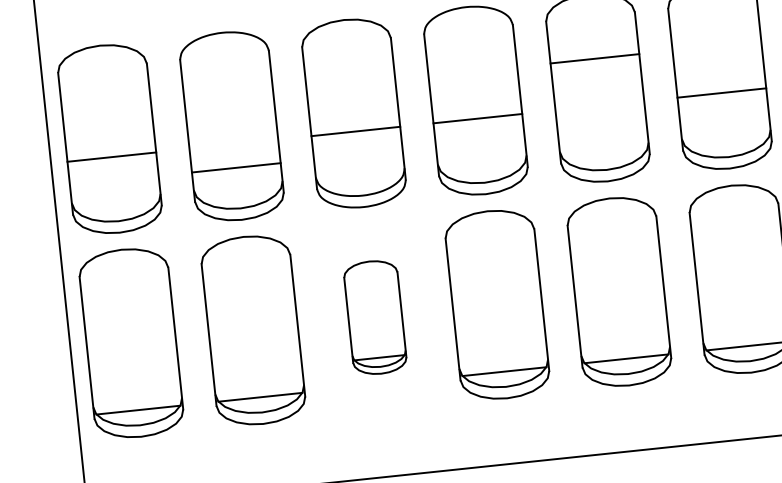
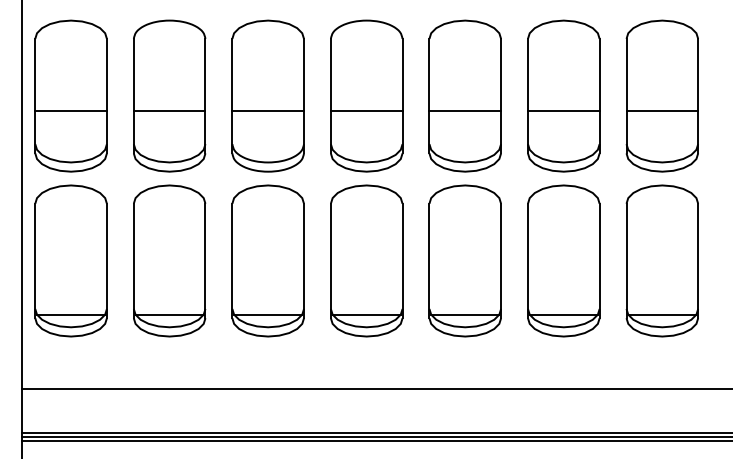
line: (595, 58) -> (465, 110), moved
line: (236, 167) -> (169, 110), moved
part: (374, 317) -> (267, 260), size x1.67

